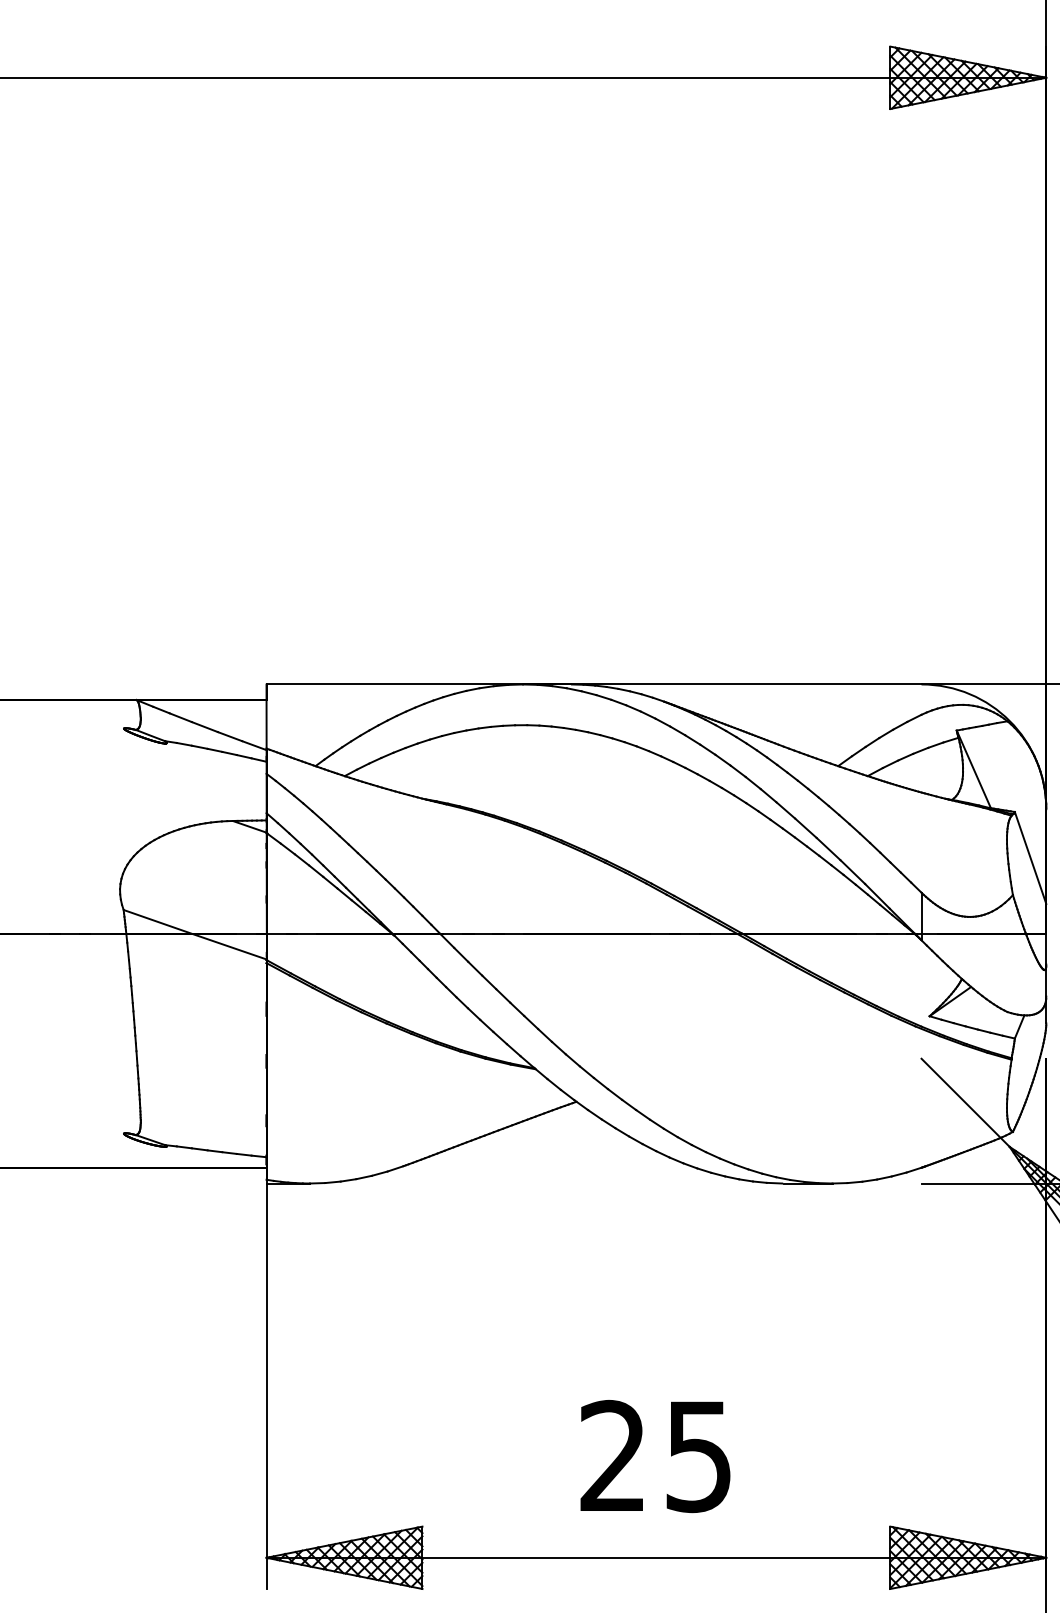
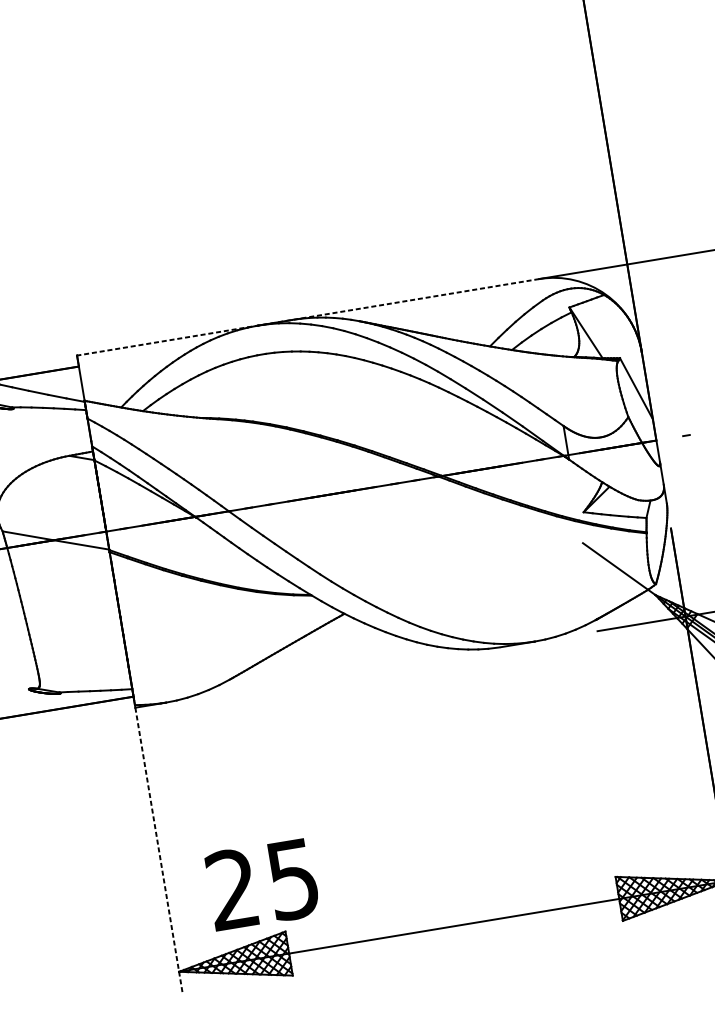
line: (594, 684) -> (308, 317), solid -> dashed
line: (266, 1386) -> (159, 850), solid -> dashed
text: (655, 1456) -> (262, 884), moved

